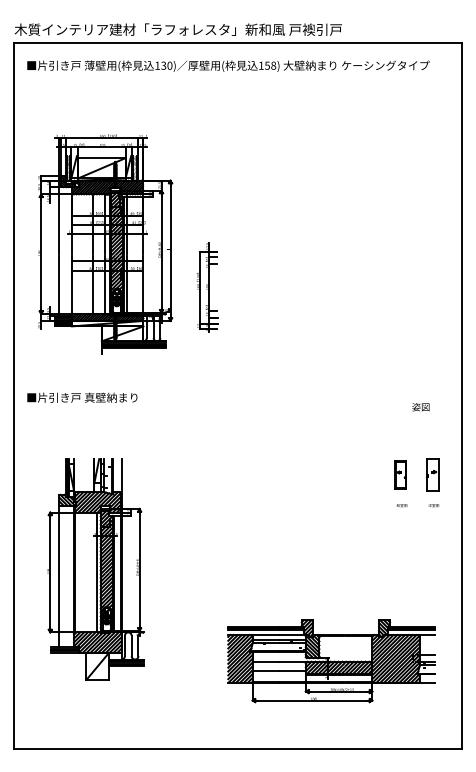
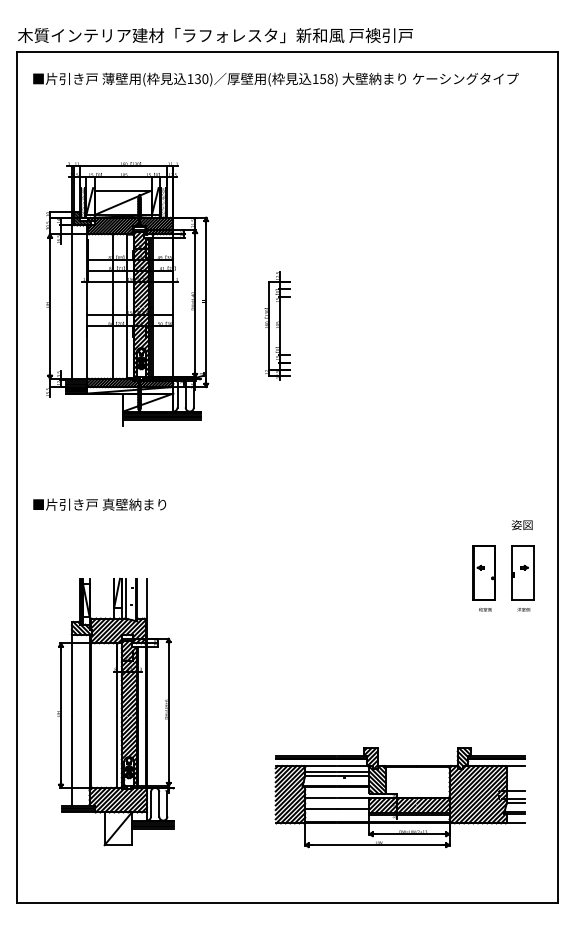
part: (207, 287) -> (277, 325), moved
text: (82, 397) -> (99, 504), moved
text: (420, 407) -> (521, 525), moved
part: (400, 474) -> (483, 572), size x1.67
part: (432, 474) -> (522, 572), size x1.43
part: (95, 569) -> (115, 711), moved

